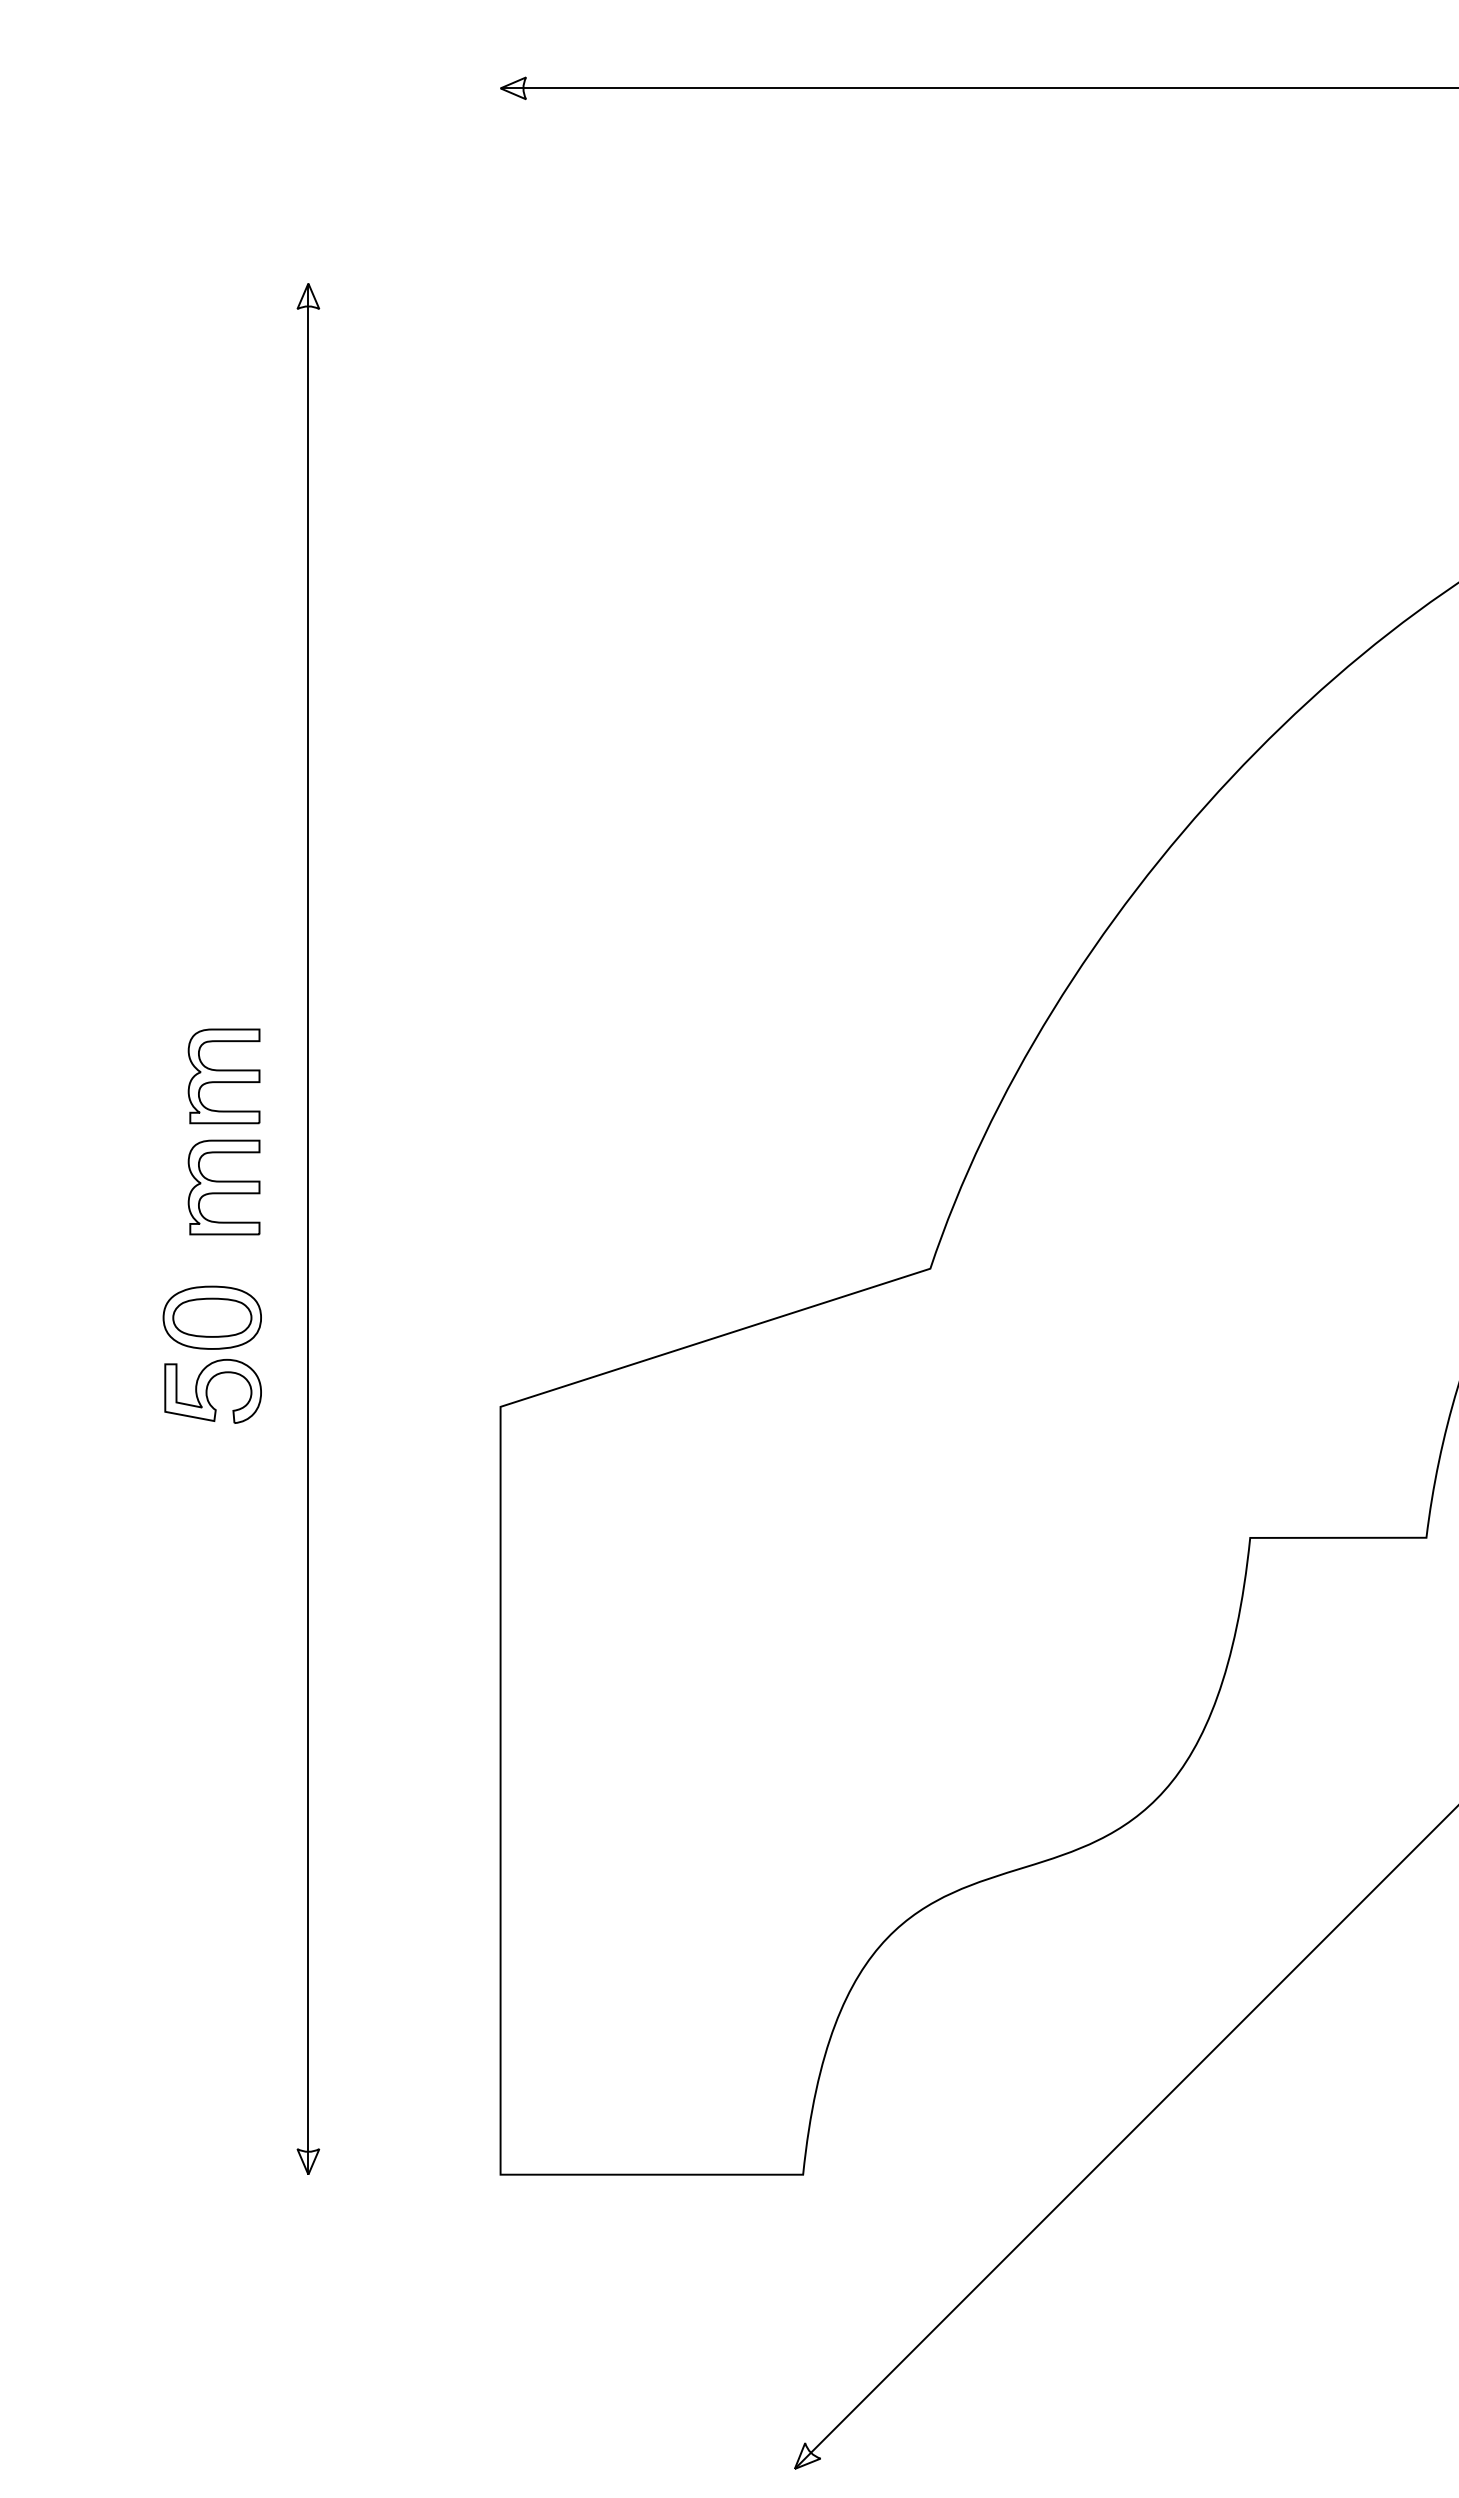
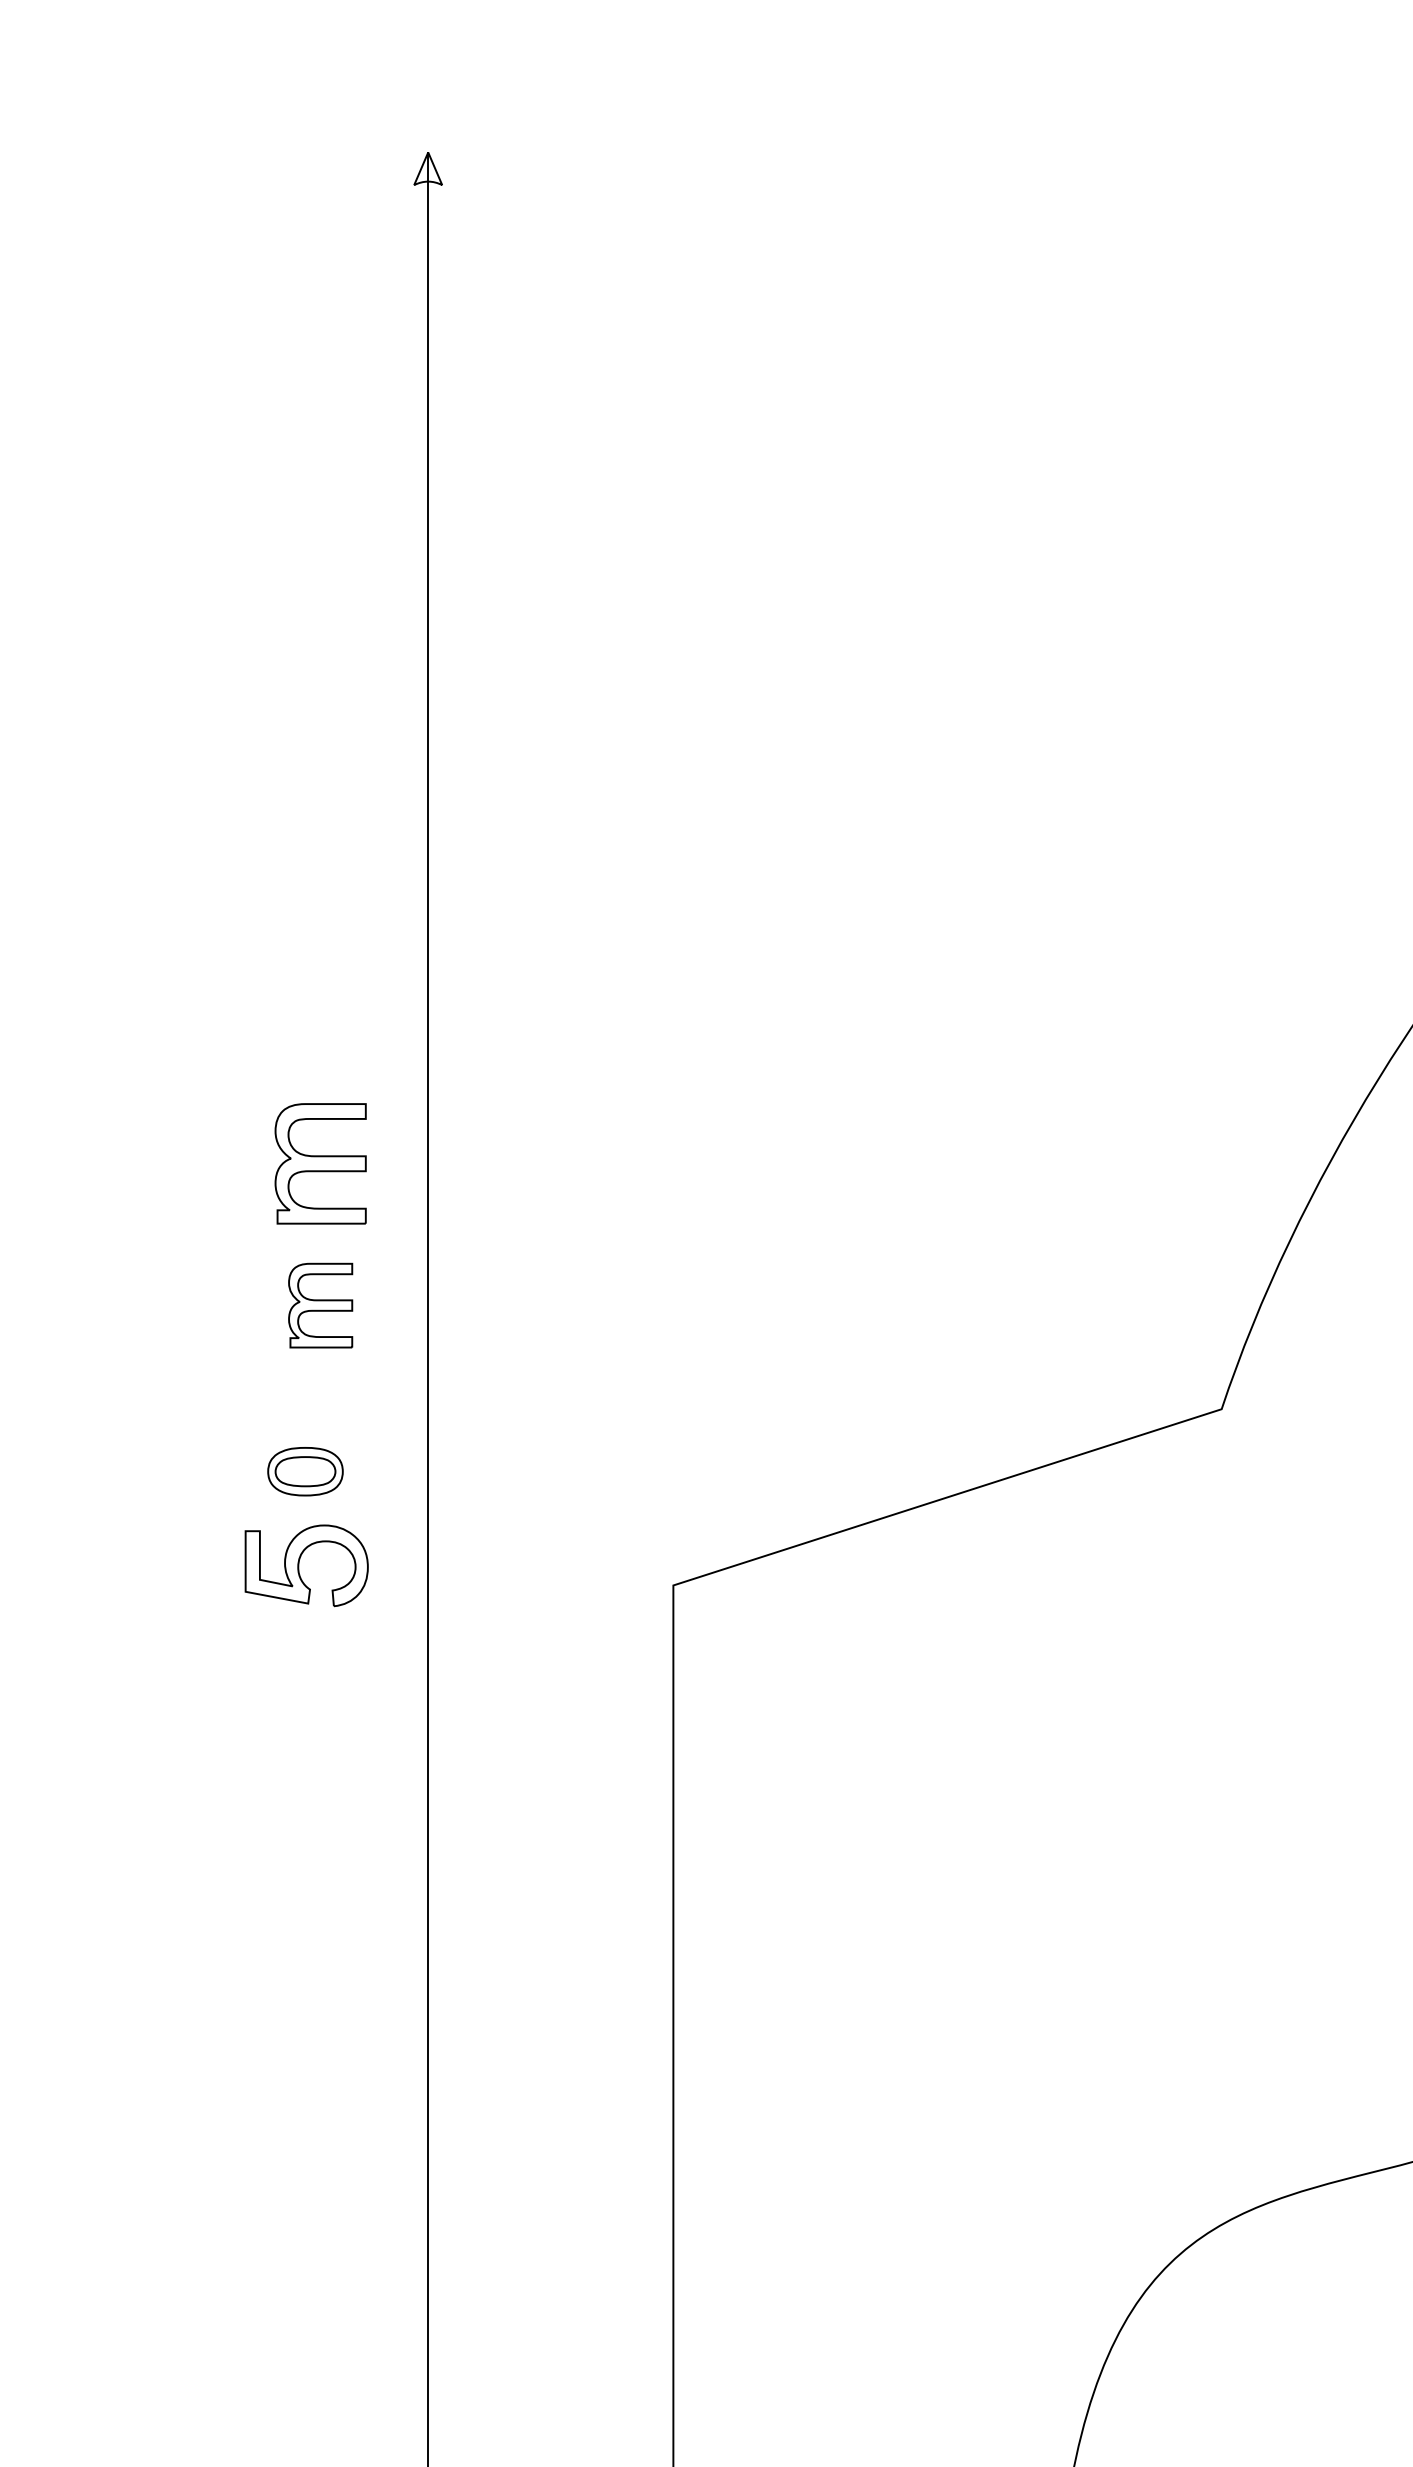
part: (223, 1187) -> (319, 1305), size x0.7
part: (211, 1317) -> (304, 1471), size x0.6

